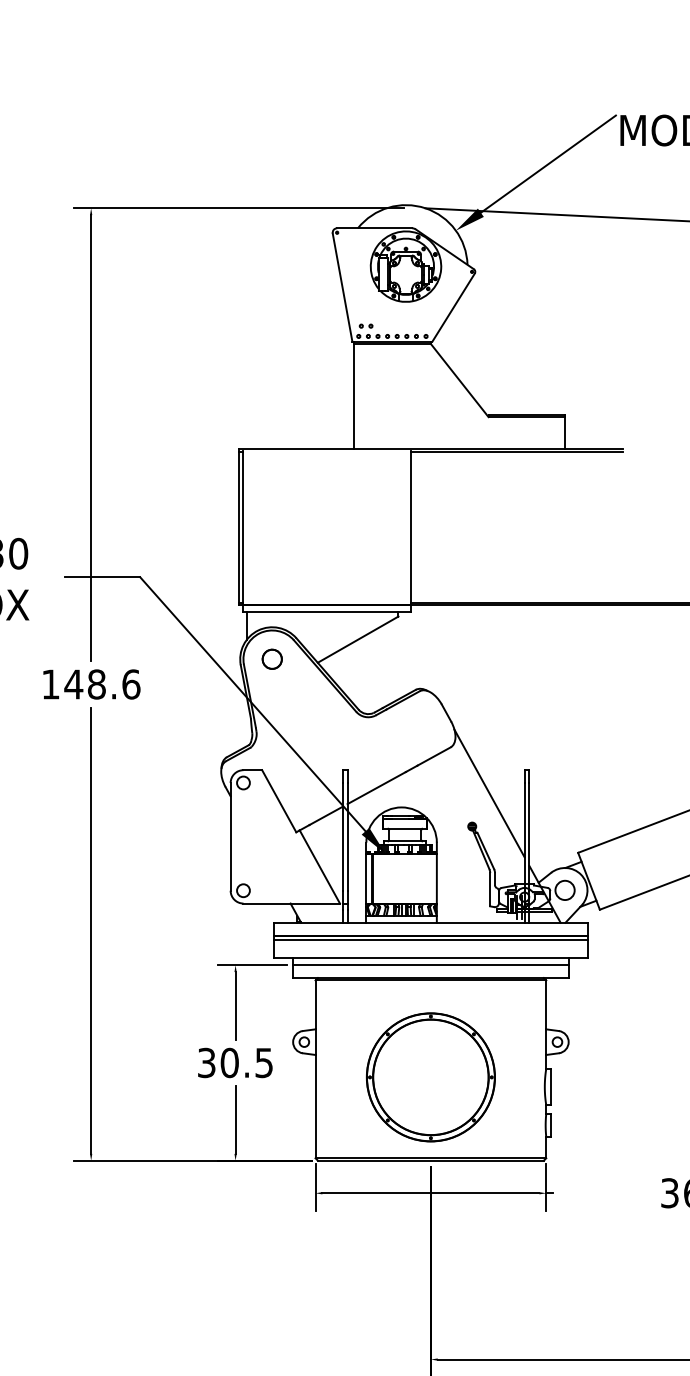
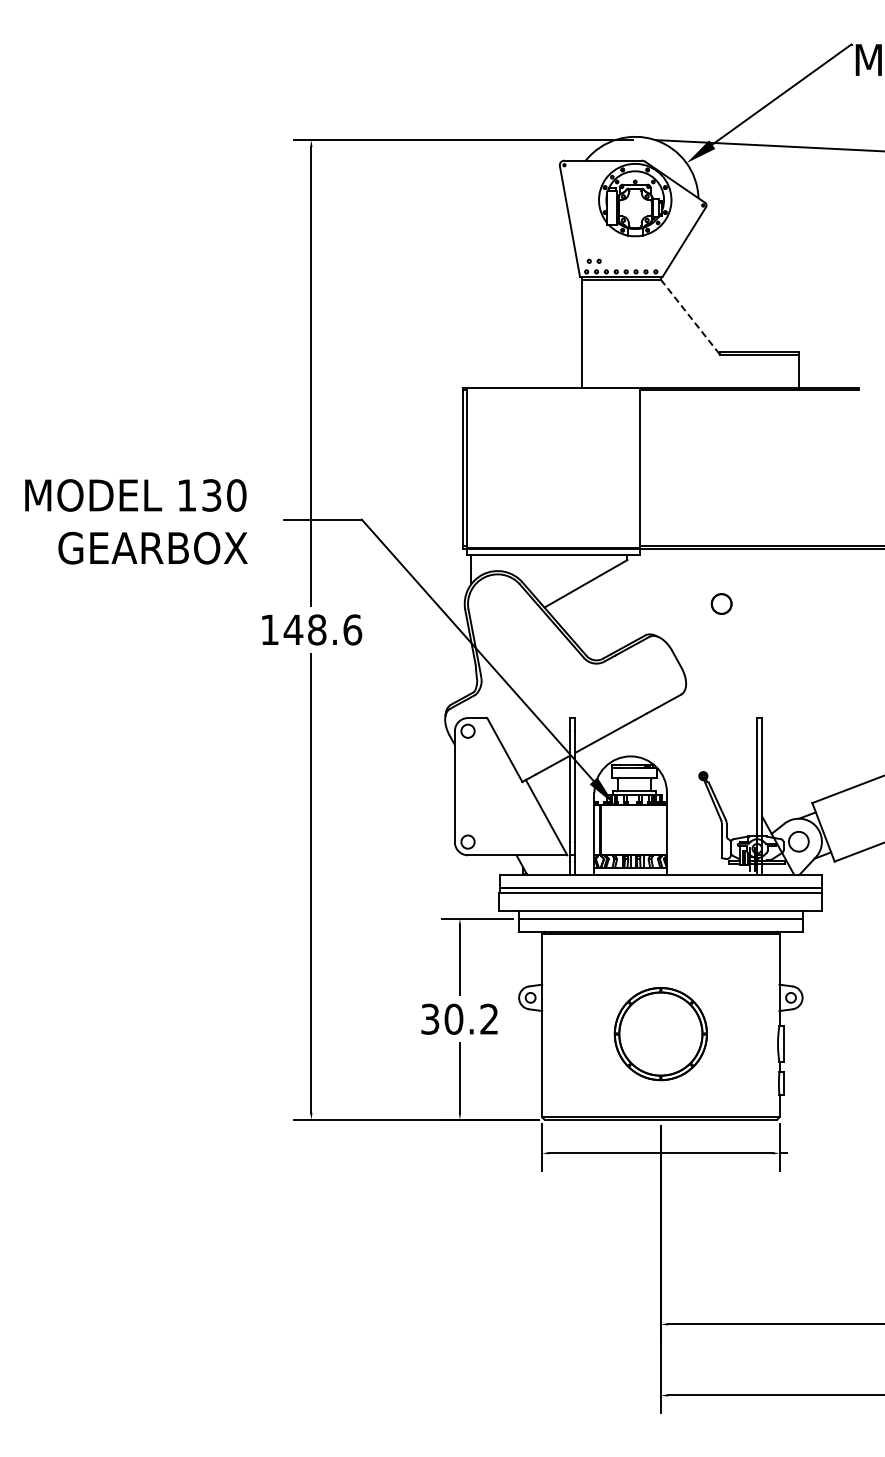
line: (459, 380) -> (690, 317), solid -> dashed
part: (272, 658) -> (721, 603), moved
line: (489, 792) -> (721, 741), removed
text: (263, 1062) -> (488, 1018), 30.5 -> 30.2
part: (430, 1076) -> (660, 1033), size x0.7

